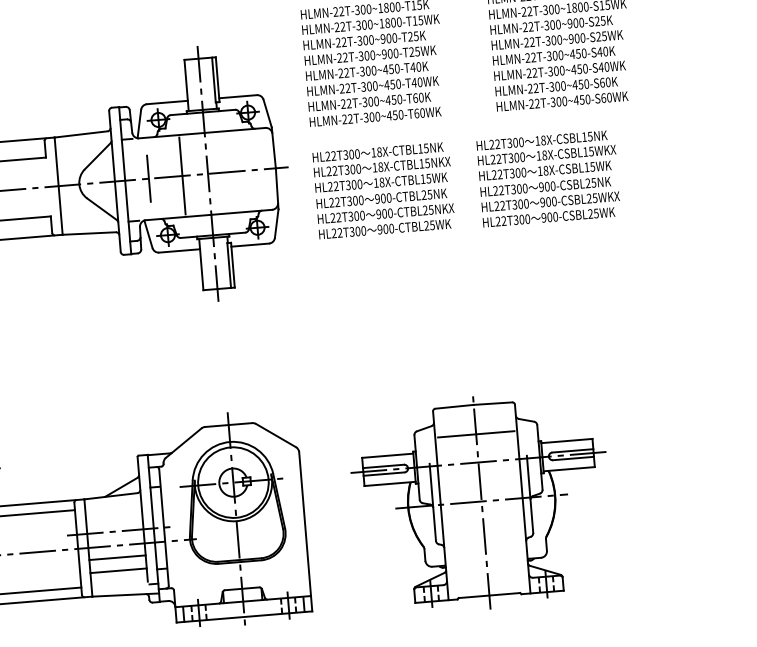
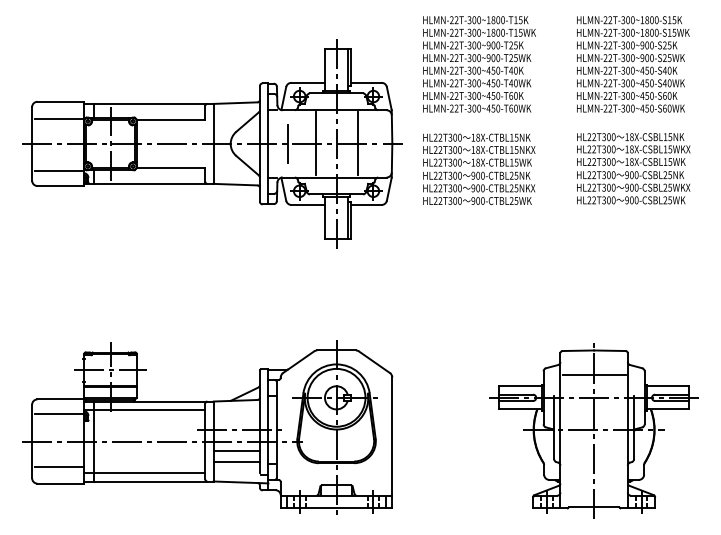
line: (233, 171) -> (357, 143), added
text: (548, 178) -> (633, 168), moved
part: (480, 502) -> (593, 430), moved

